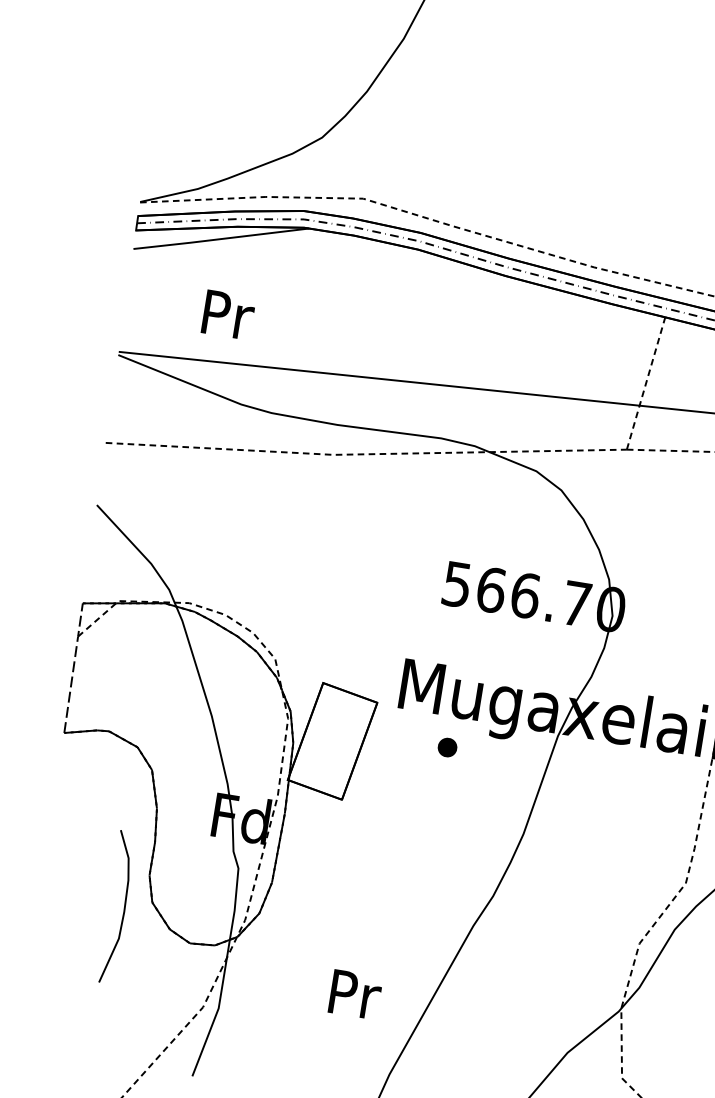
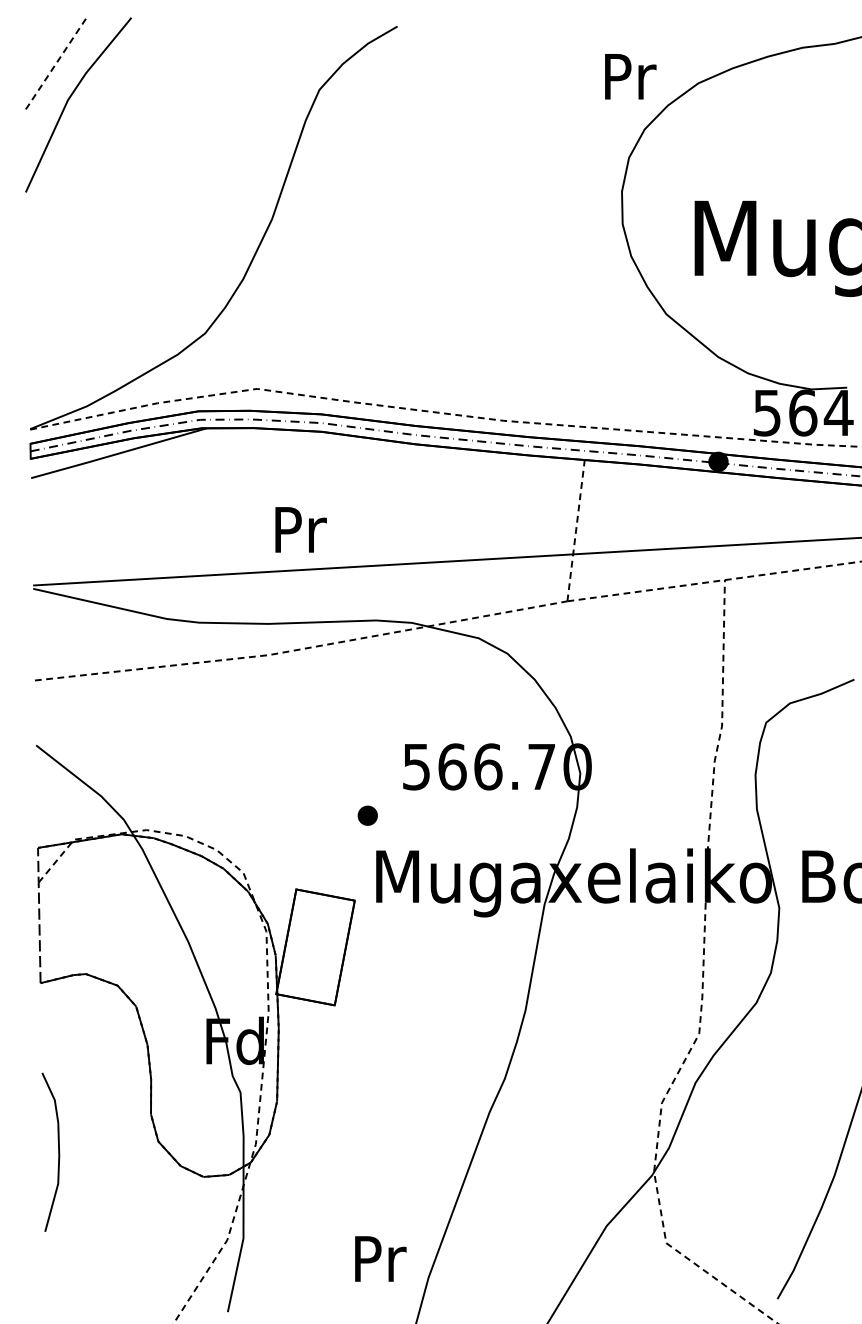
text: (228, 314) -> (300, 529), moved
part: (447, 747) -> (367, 815), moved
curve: (124, 907) -> (58, 1151), moved
text: (355, 994) -> (380, 1258), moved

